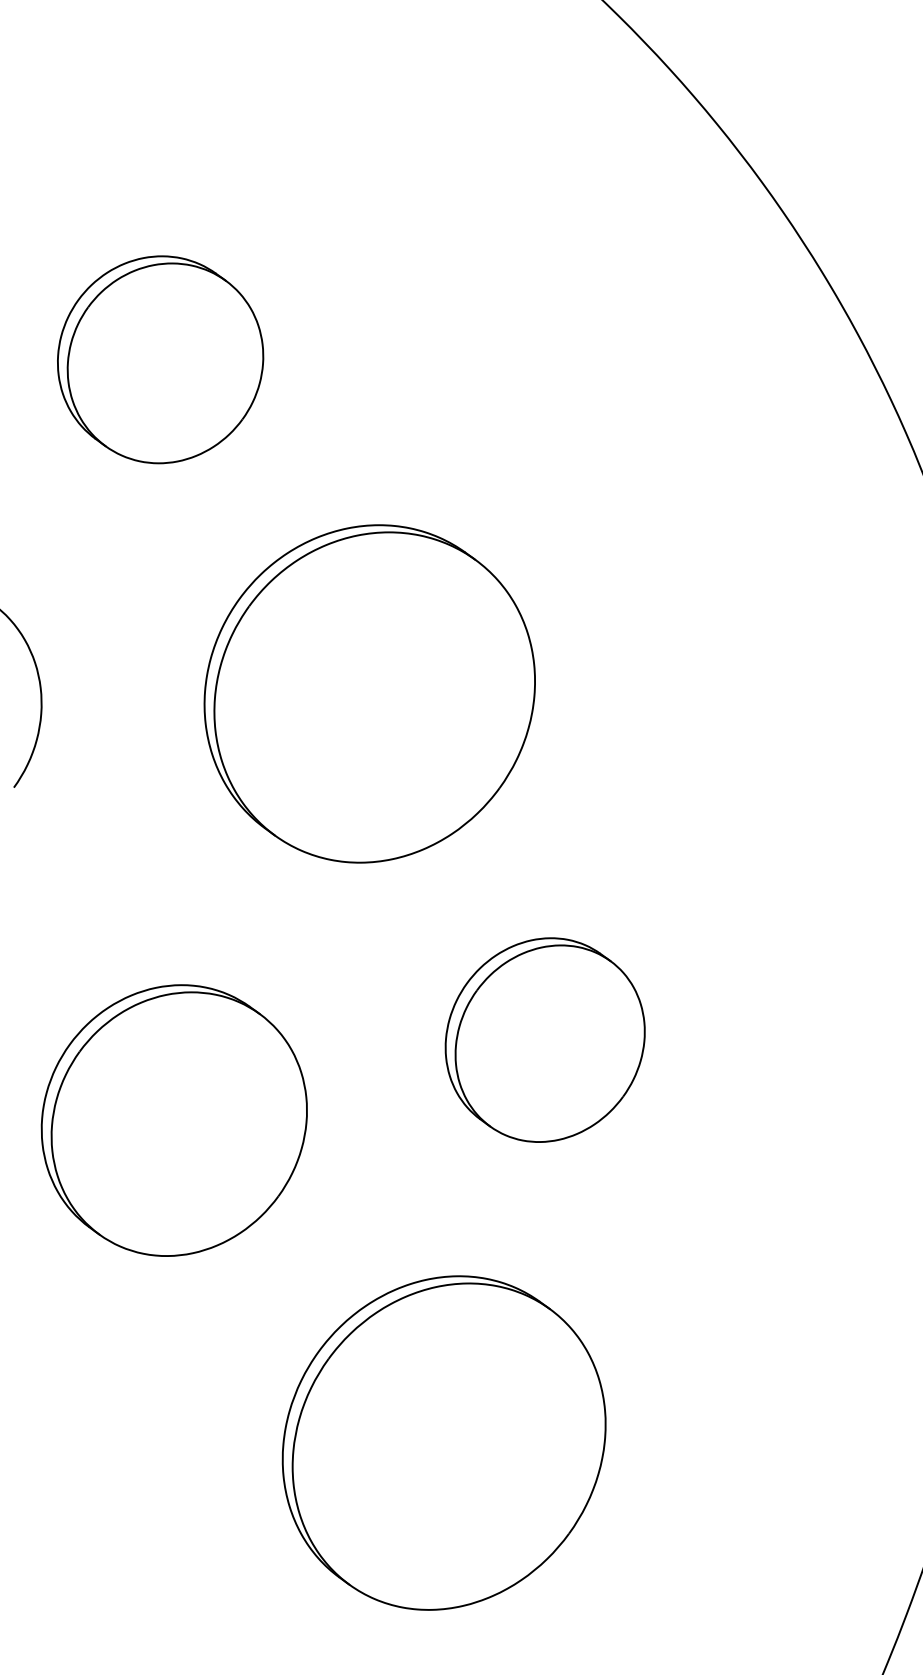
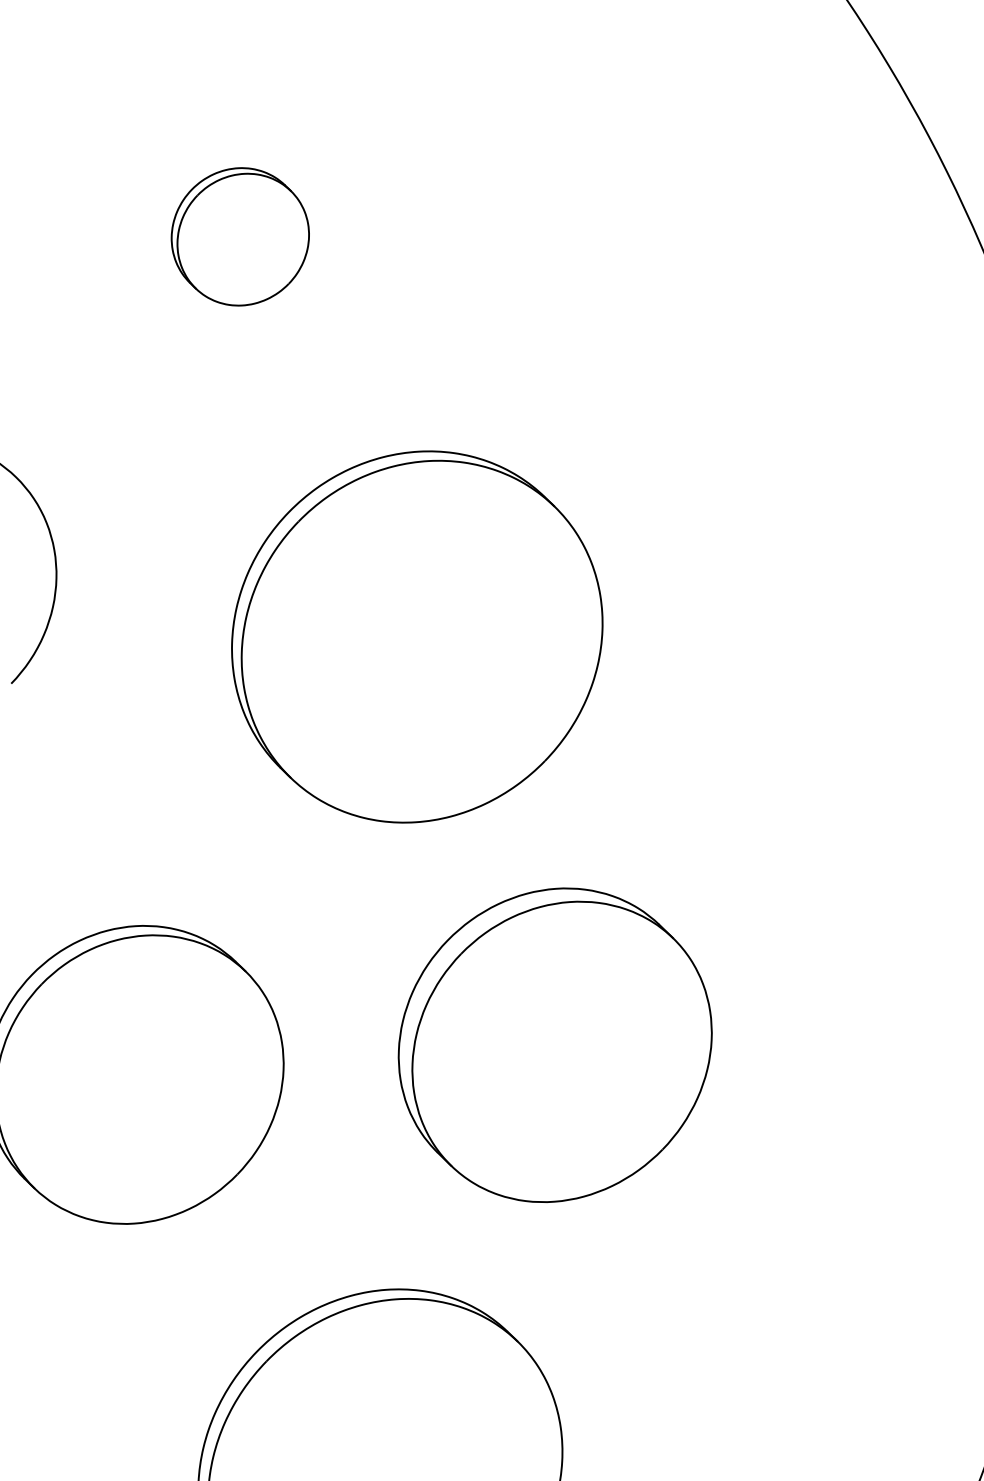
part: (160, 359) -> (240, 236), size x0.6
part: (544, 1039) -> (554, 1044), size x1.4

